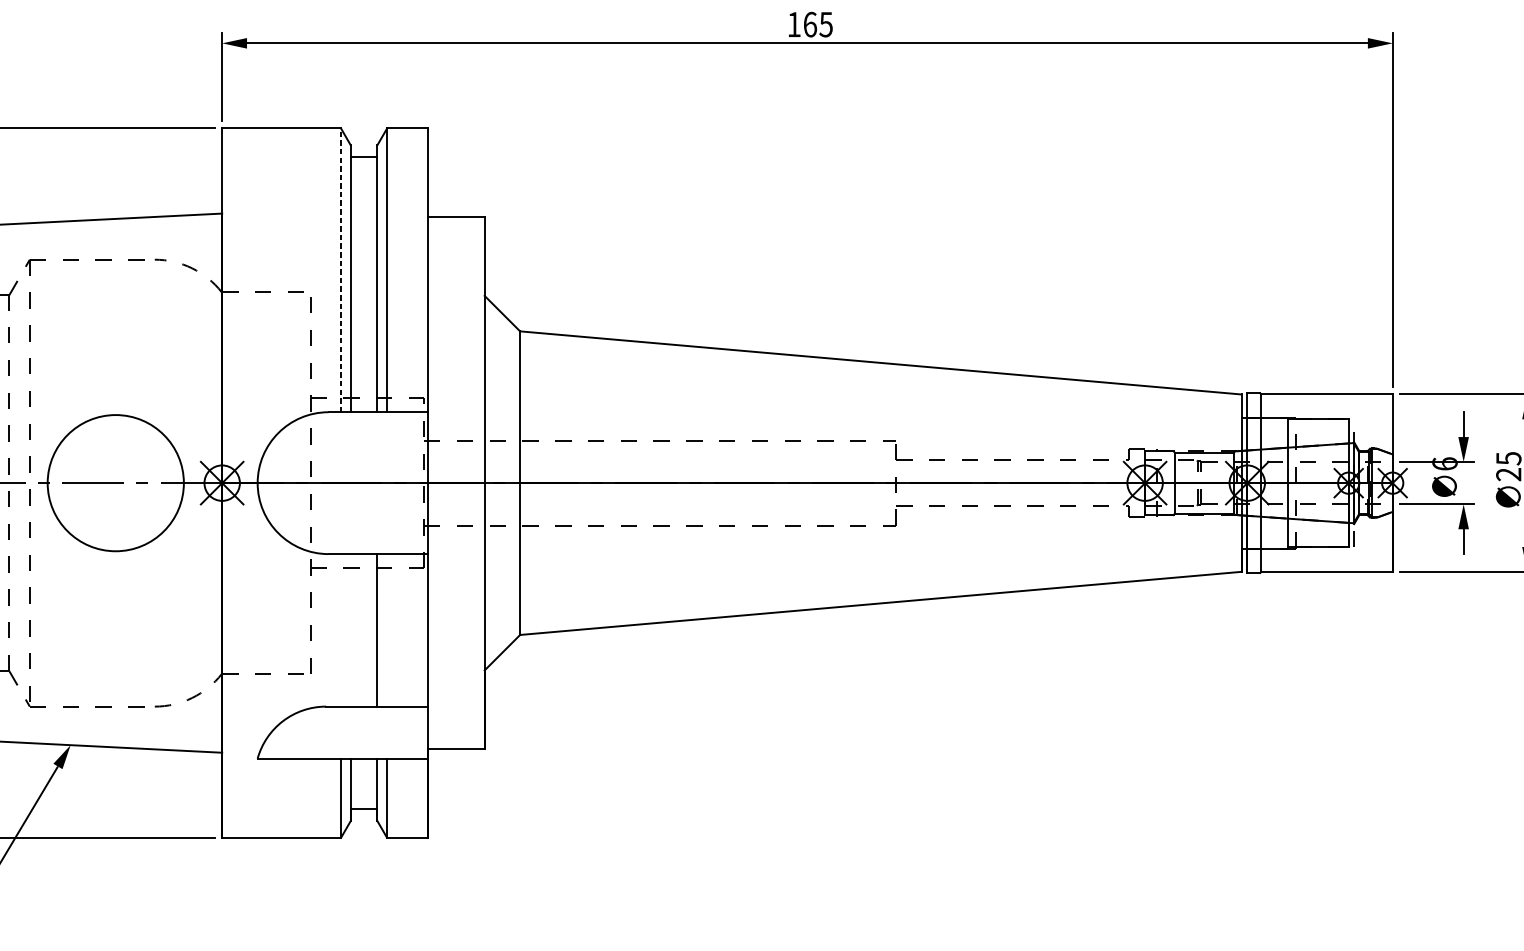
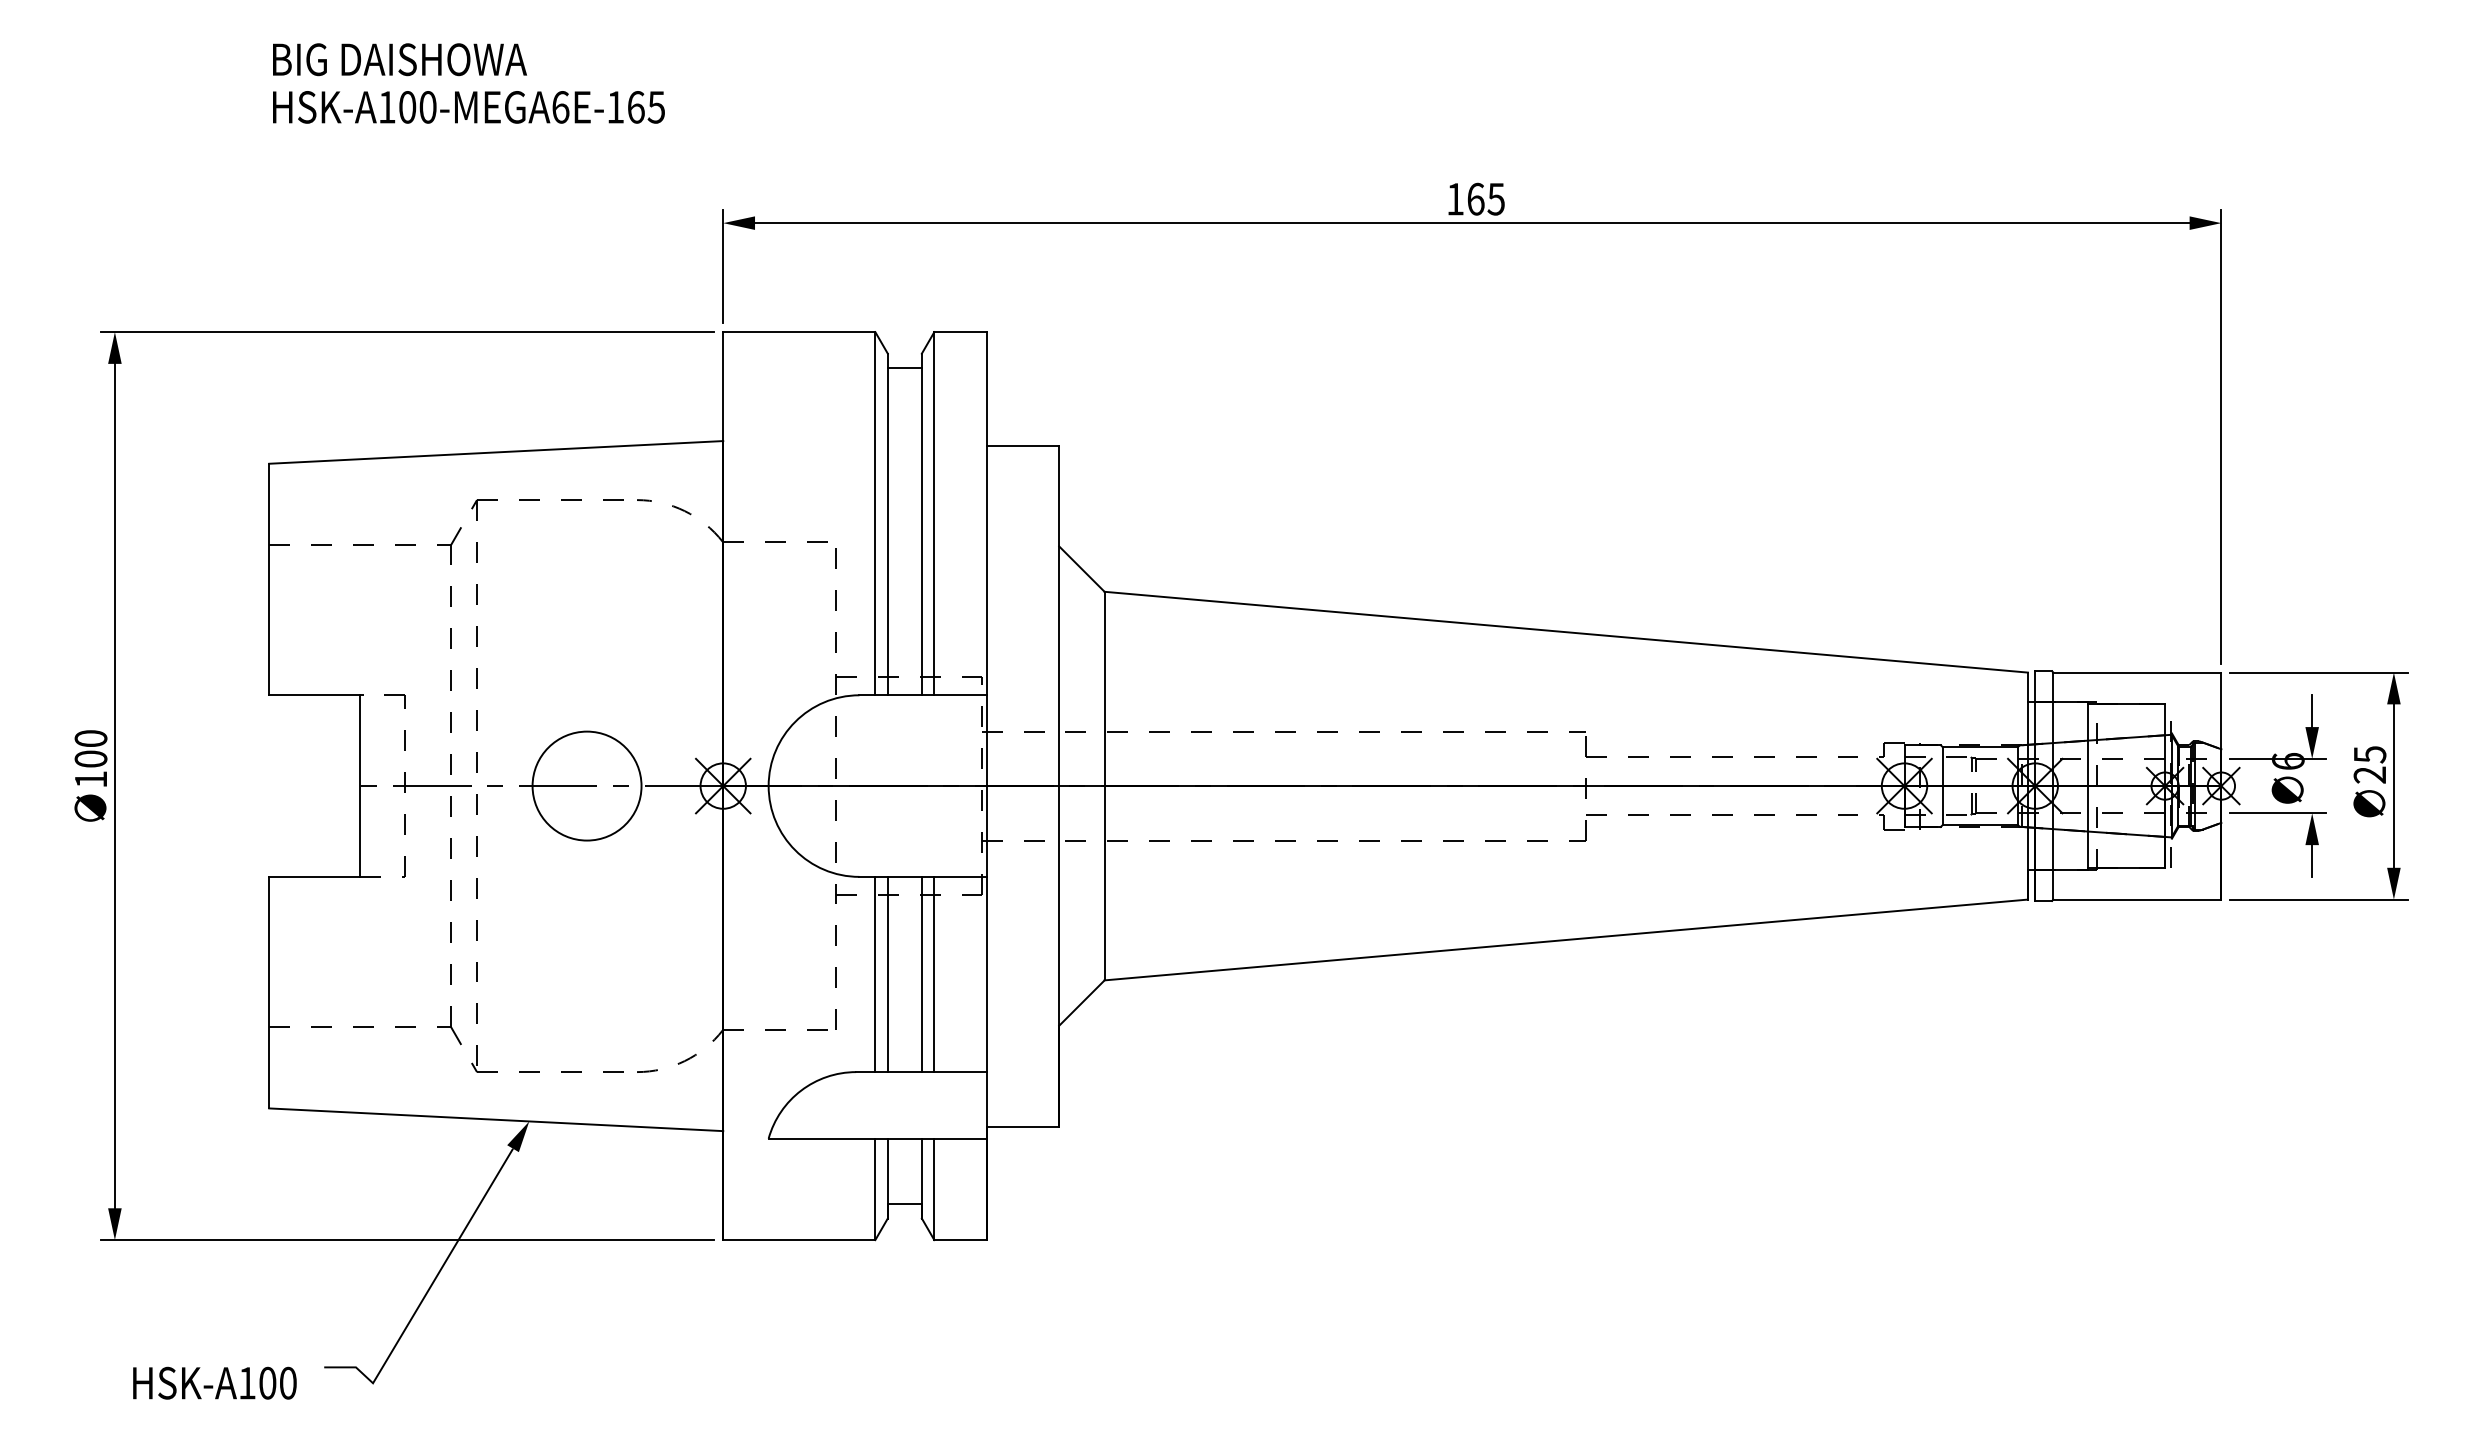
line: (341, 270) -> (875, 513), dashed -> solid
circle: (115, 482) -> (586, 785), size x0.62
line: (341, 630) -> (875, 974), added
line: (350, 630) -> (887, 974), added
line: (387, 630) -> (934, 974), added

